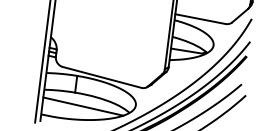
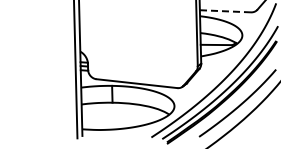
line: (200, 19) -> (225, 11), solid -> dashed
line: (83, 106) -> (122, 115), removed

